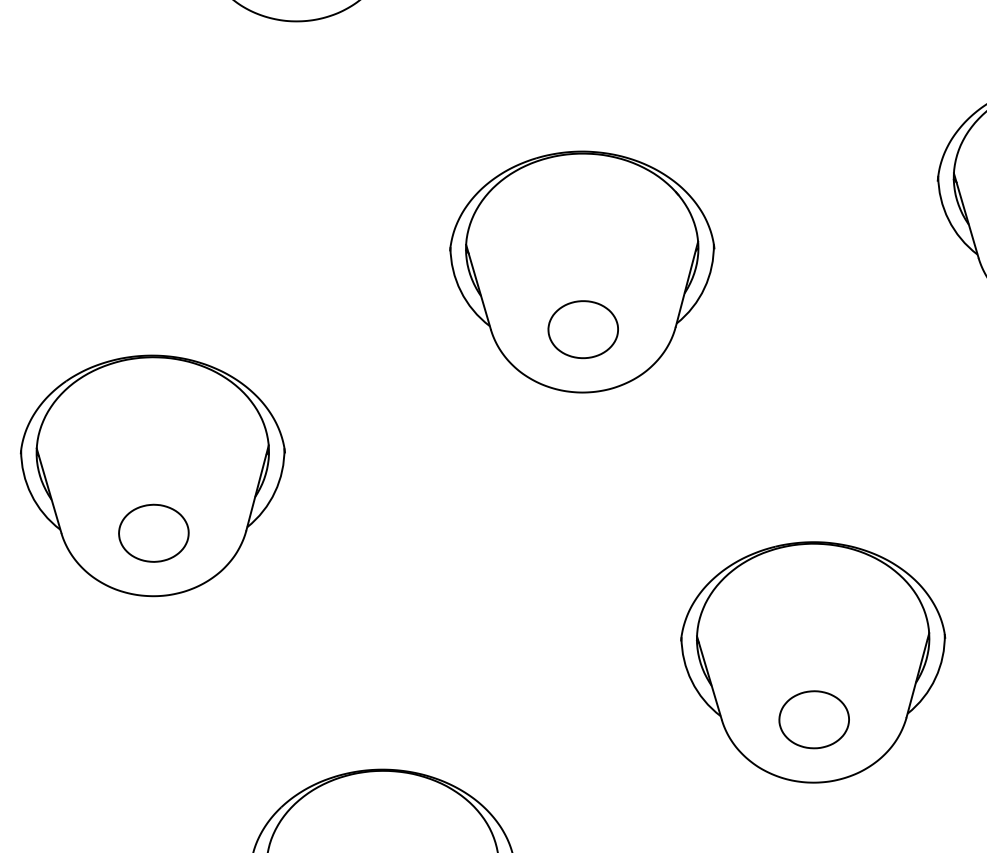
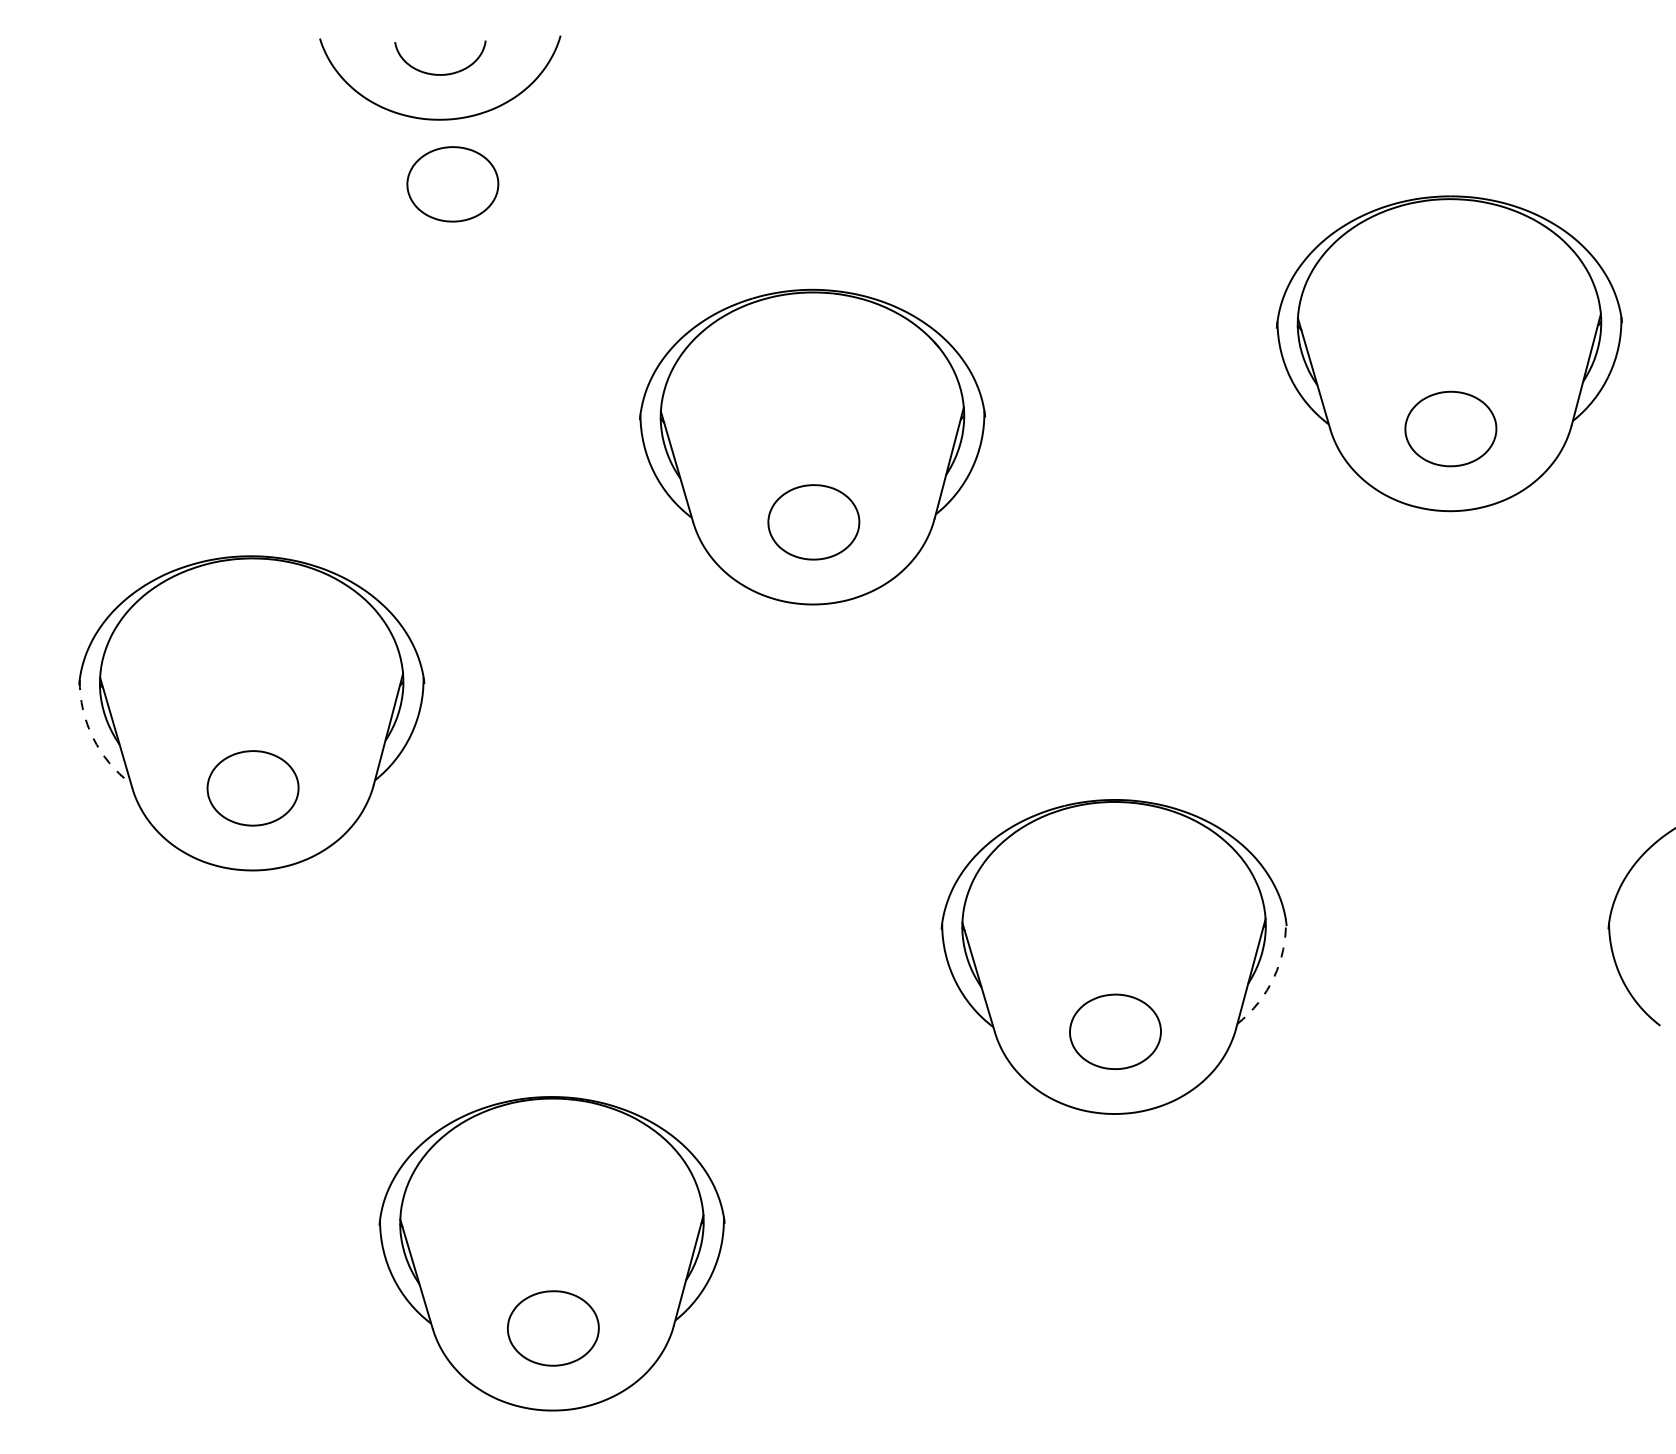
part: (306, 70) -> (452, 184), added
arc: (31, 494) -> (93, 737), solid -> dashed
arc: (935, 678) -> (1273, 977), solid -> dashed

